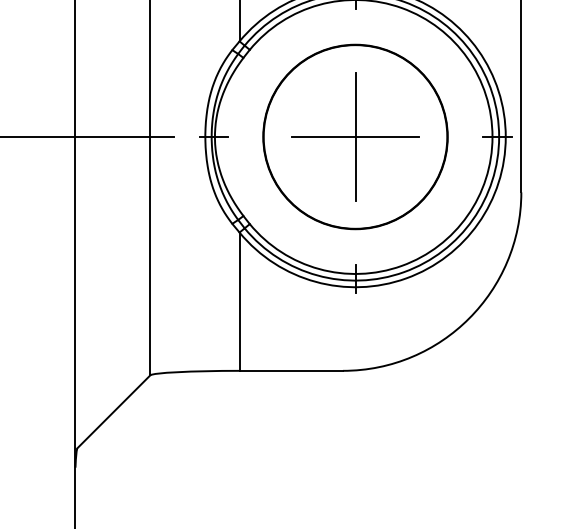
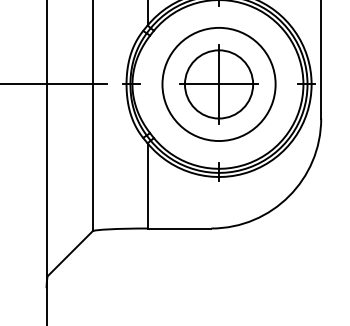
circle: (354, 137) -> (218, 84), size x0.6

